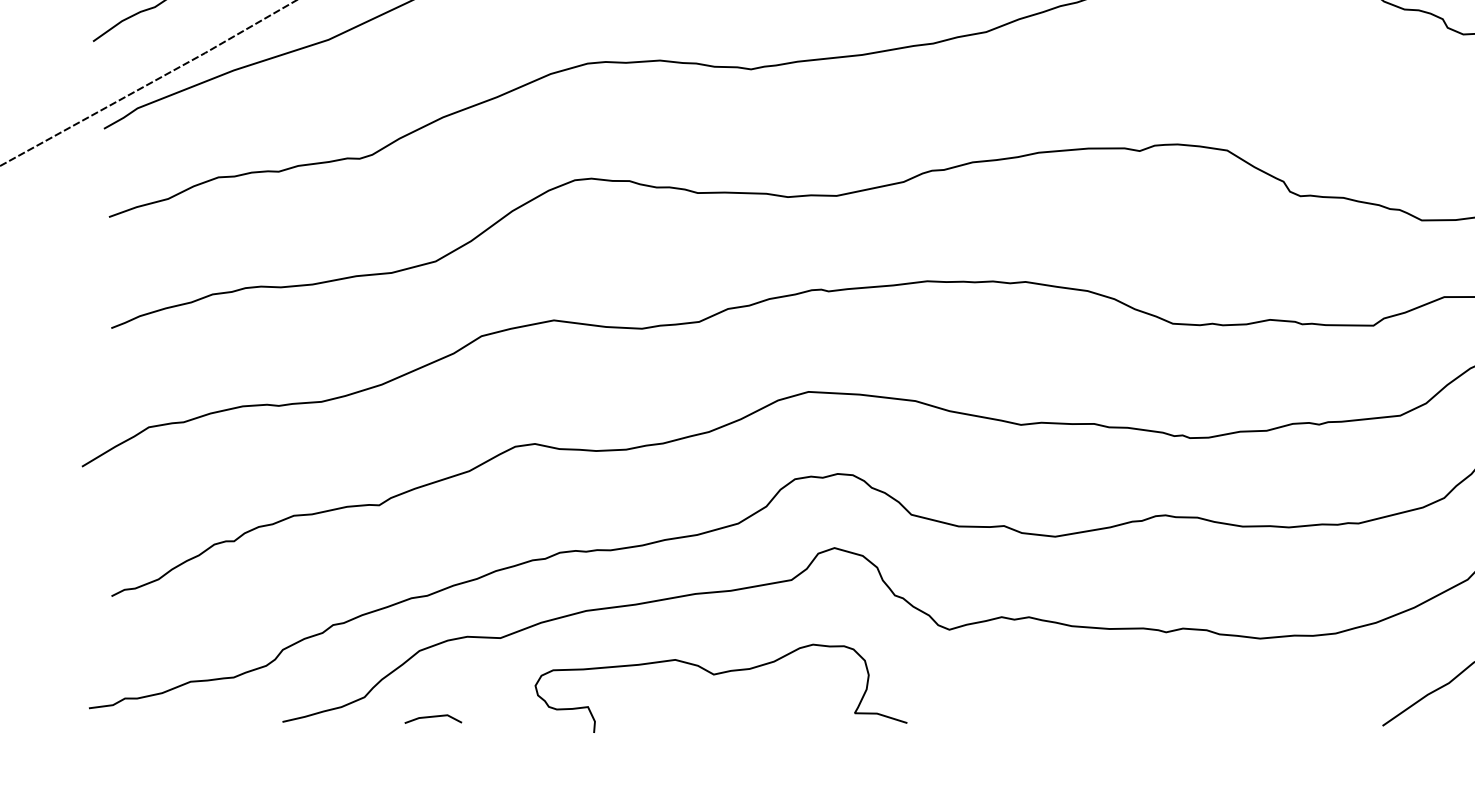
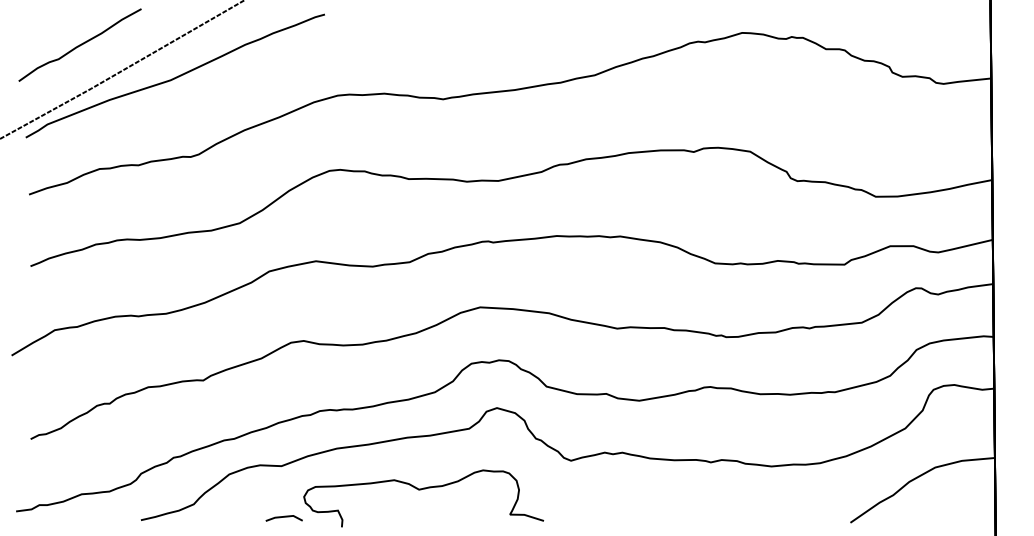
line: (432, 717) -> (283, 517), moved

